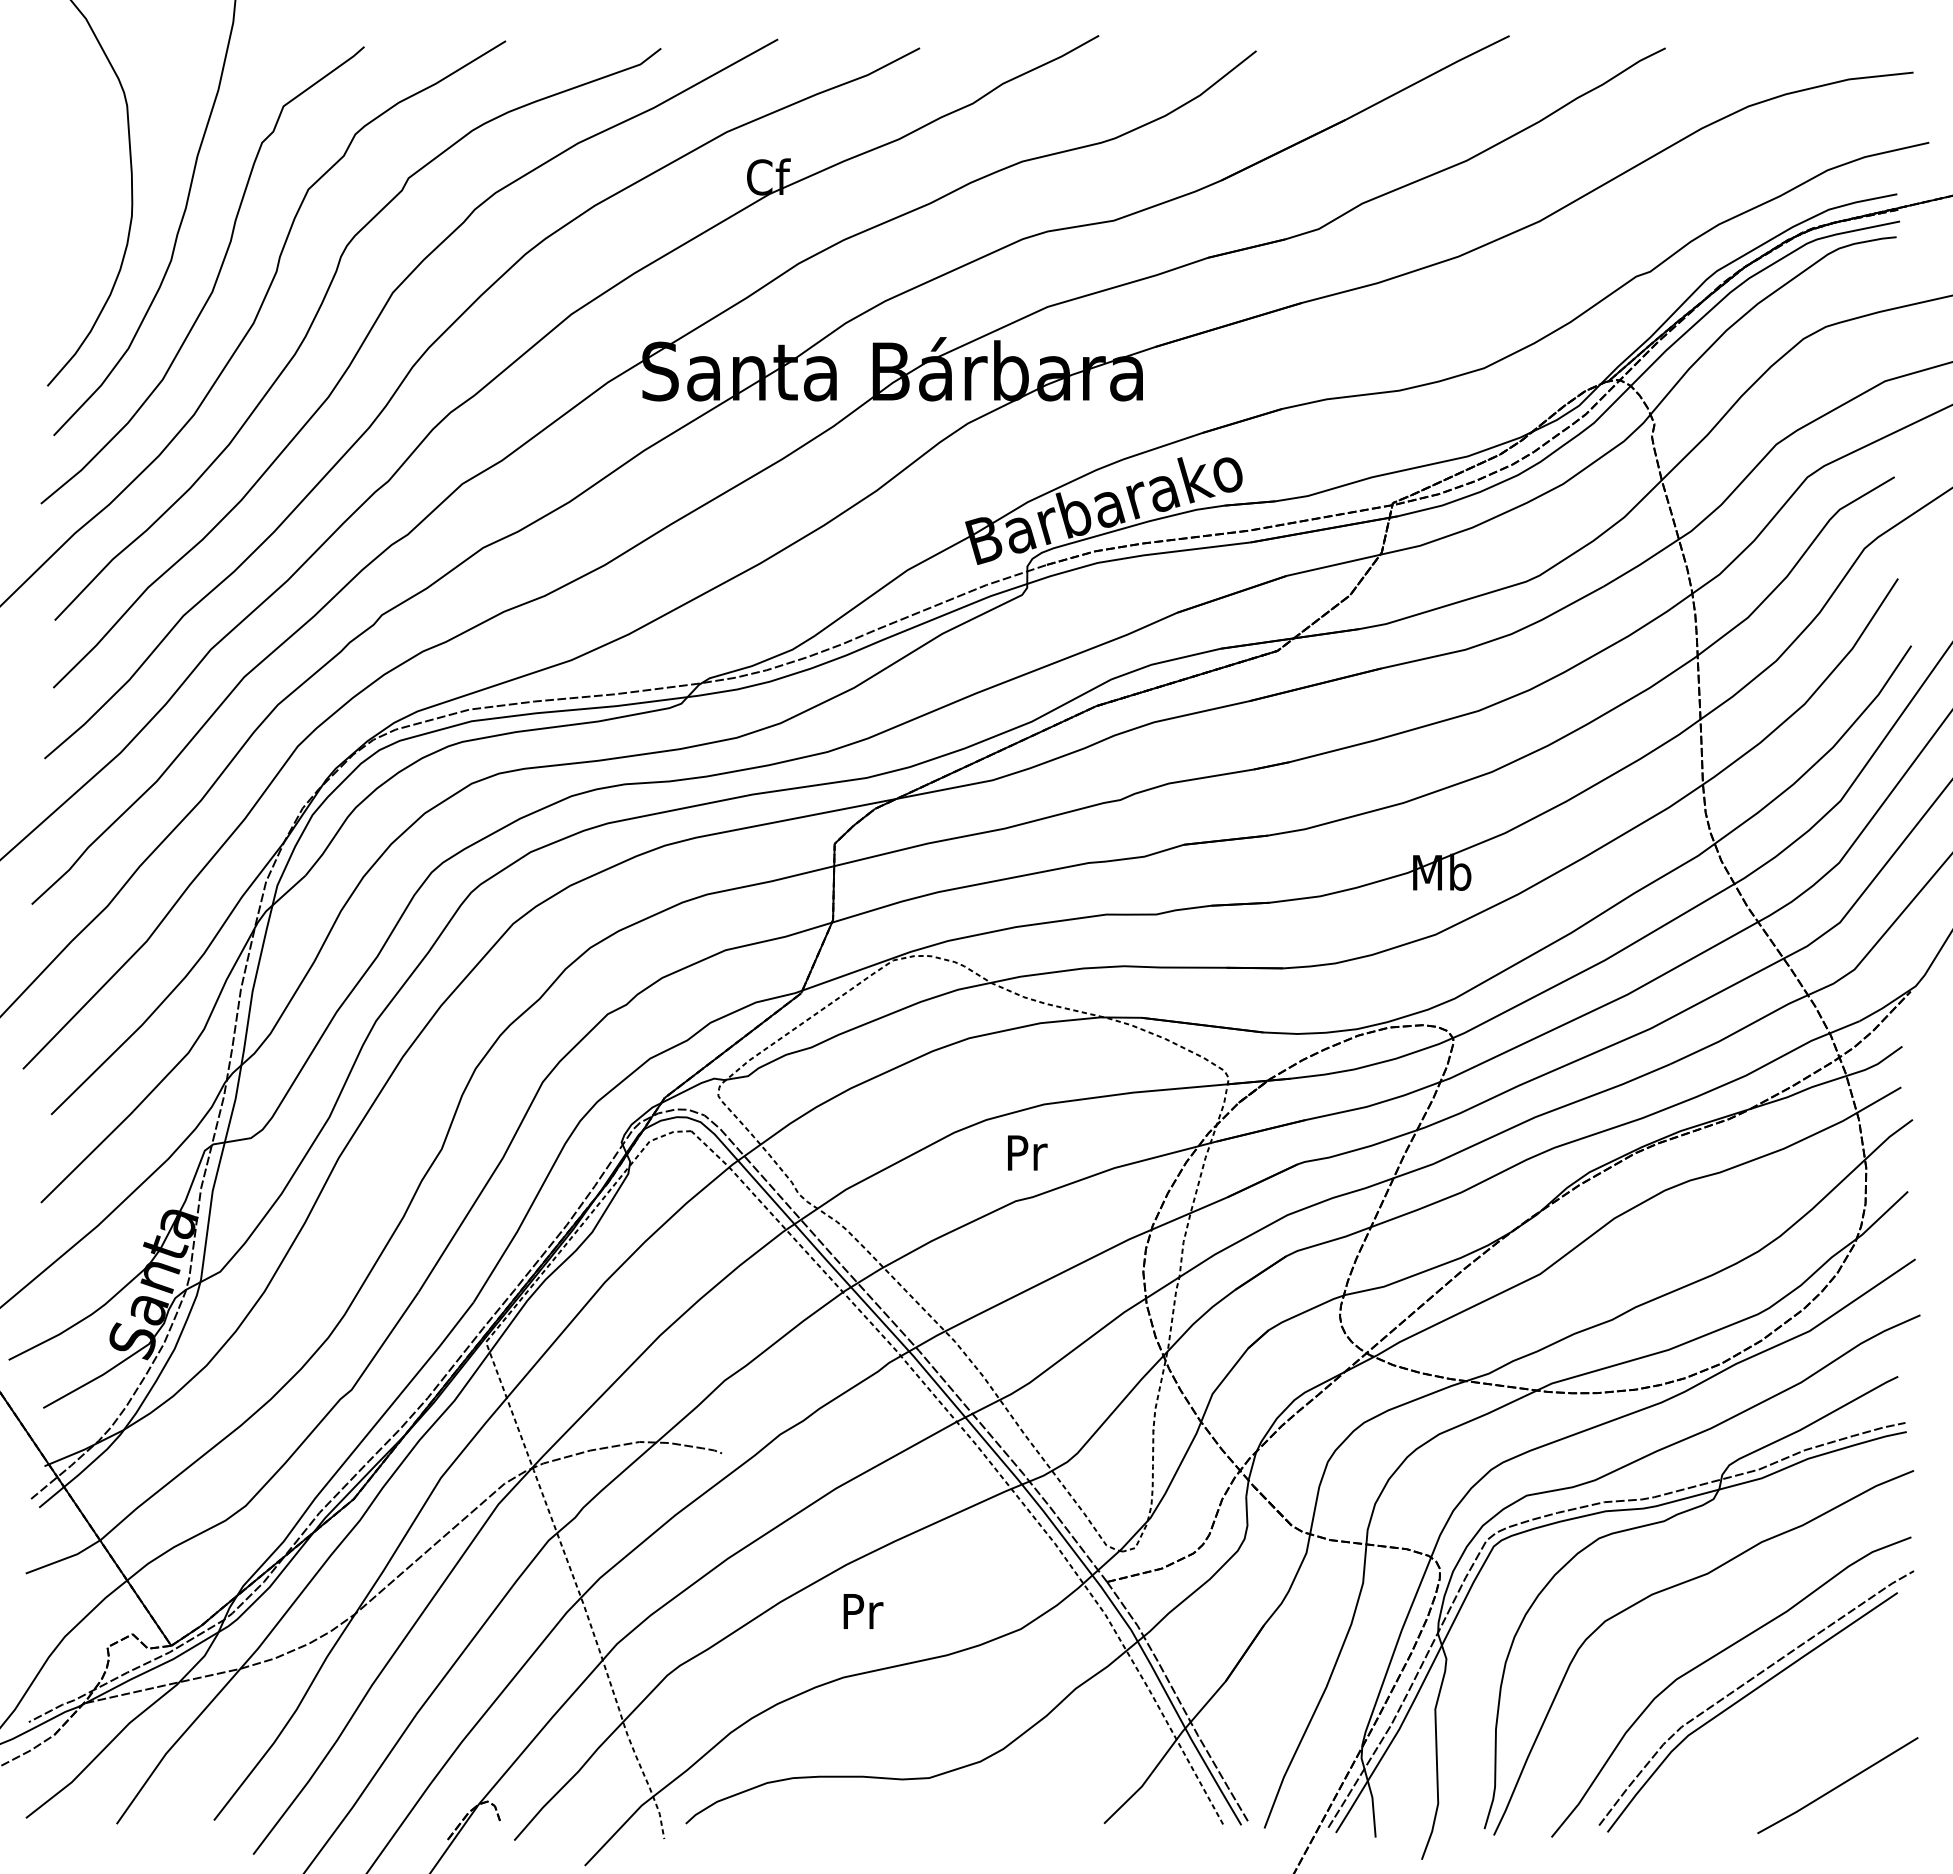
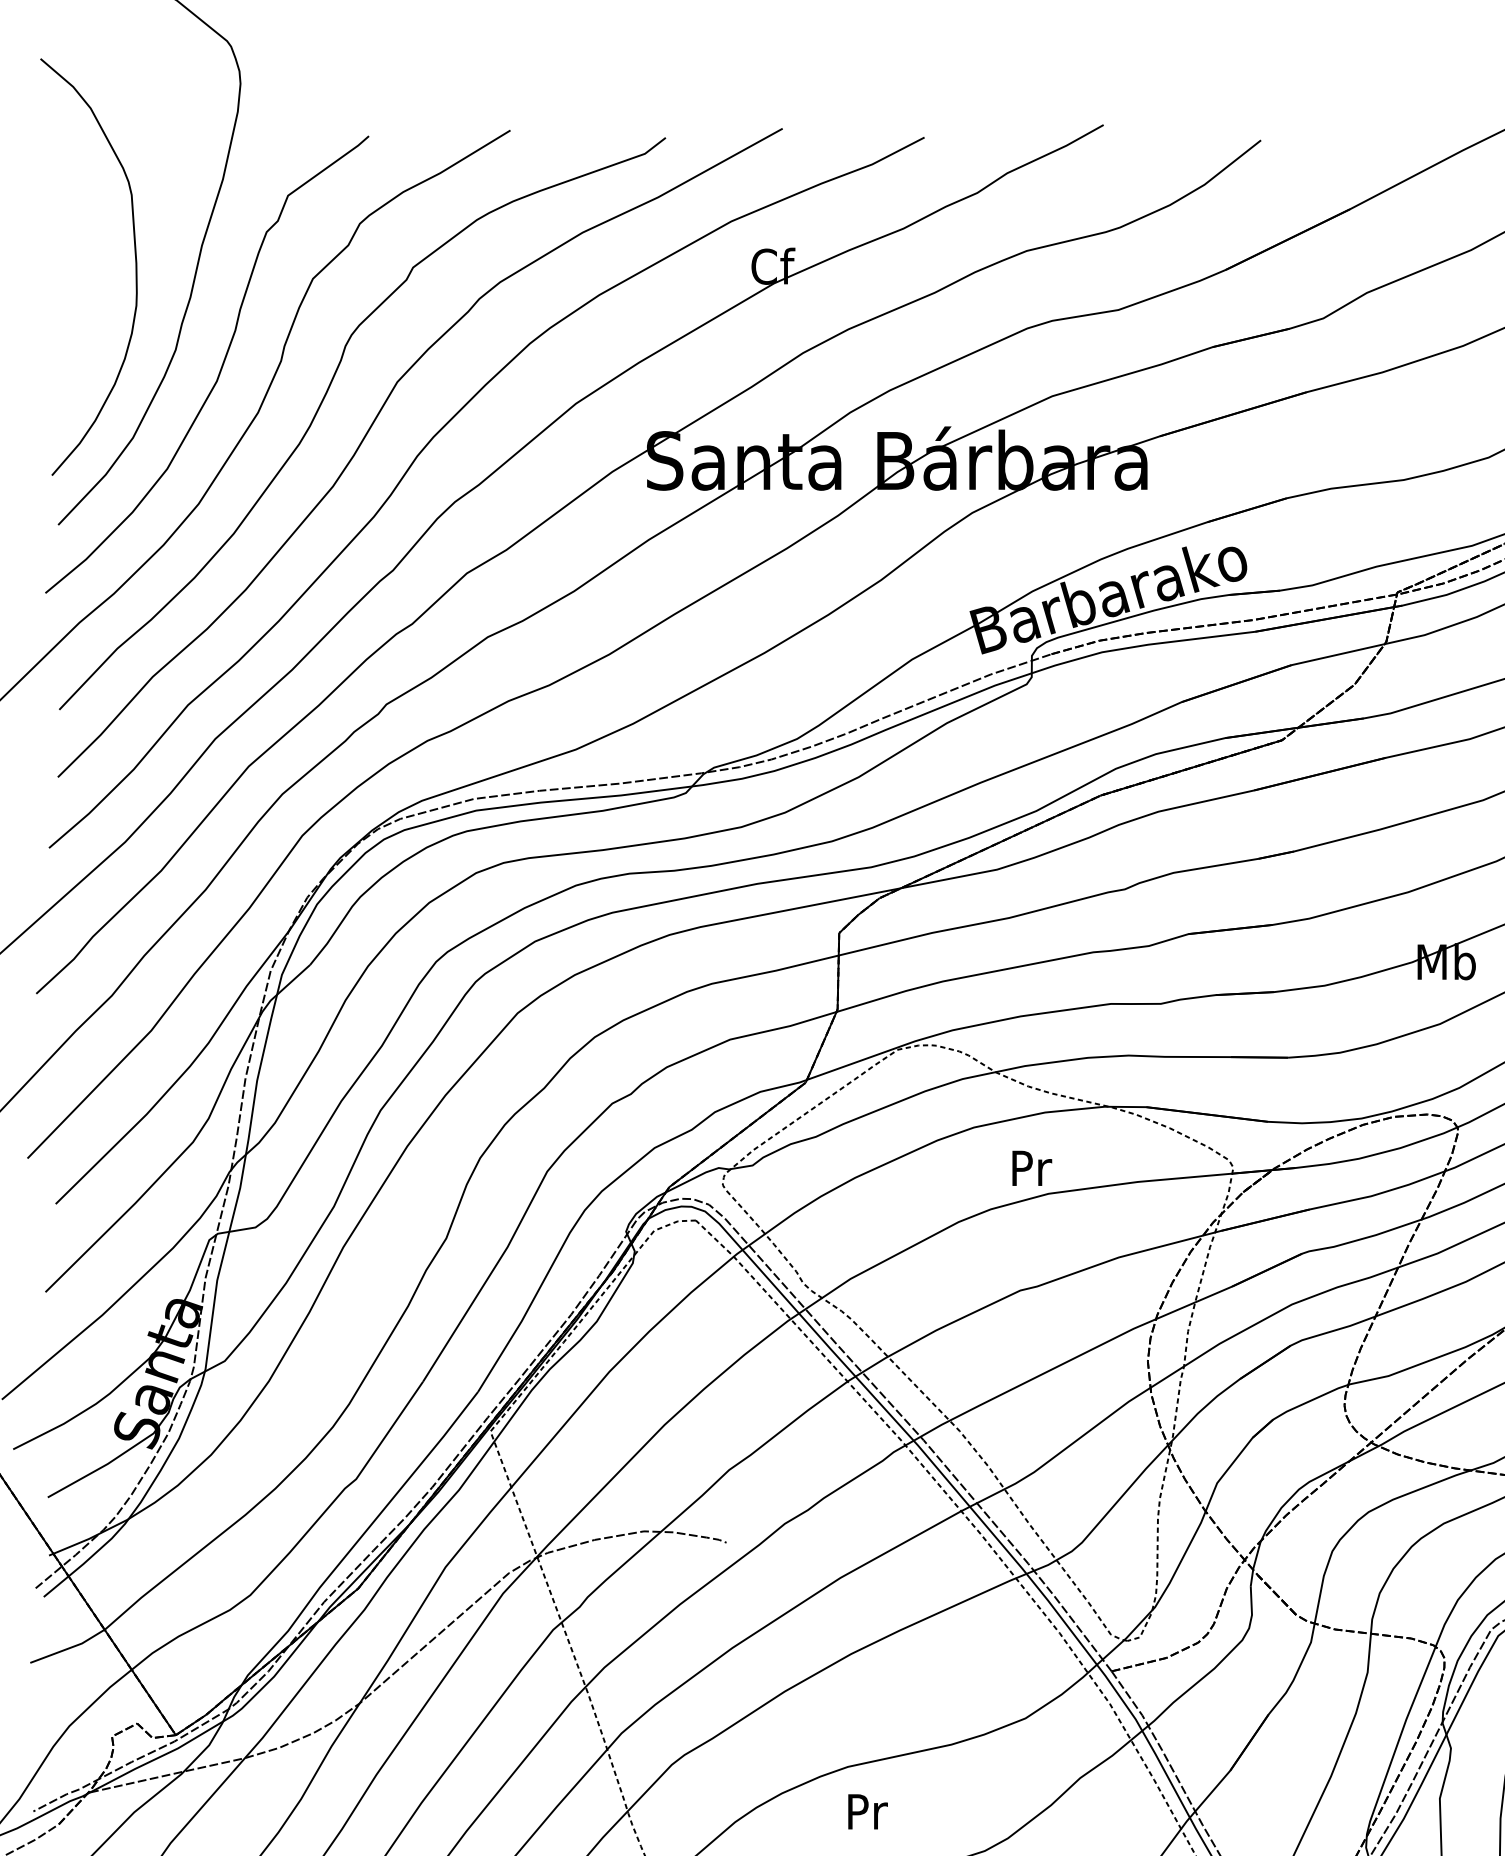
text: (1027, 1152) -> (1032, 1167), moved
text: (863, 1611) -> (868, 1811), moved

